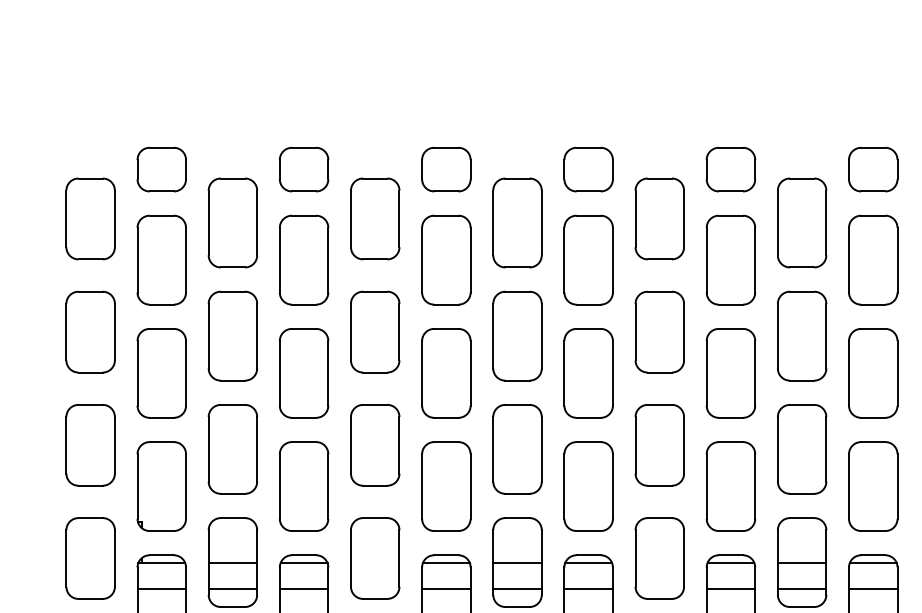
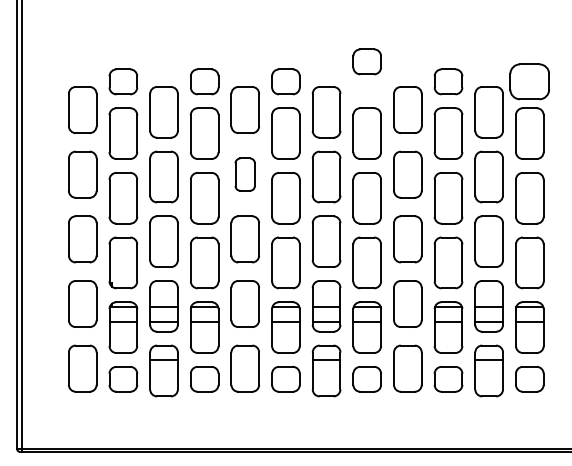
part: (587, 168) -> (366, 61), moved
part: (872, 168) -> (529, 81), size x1.4
part: (373, 331) -> (244, 174), size x0.7

